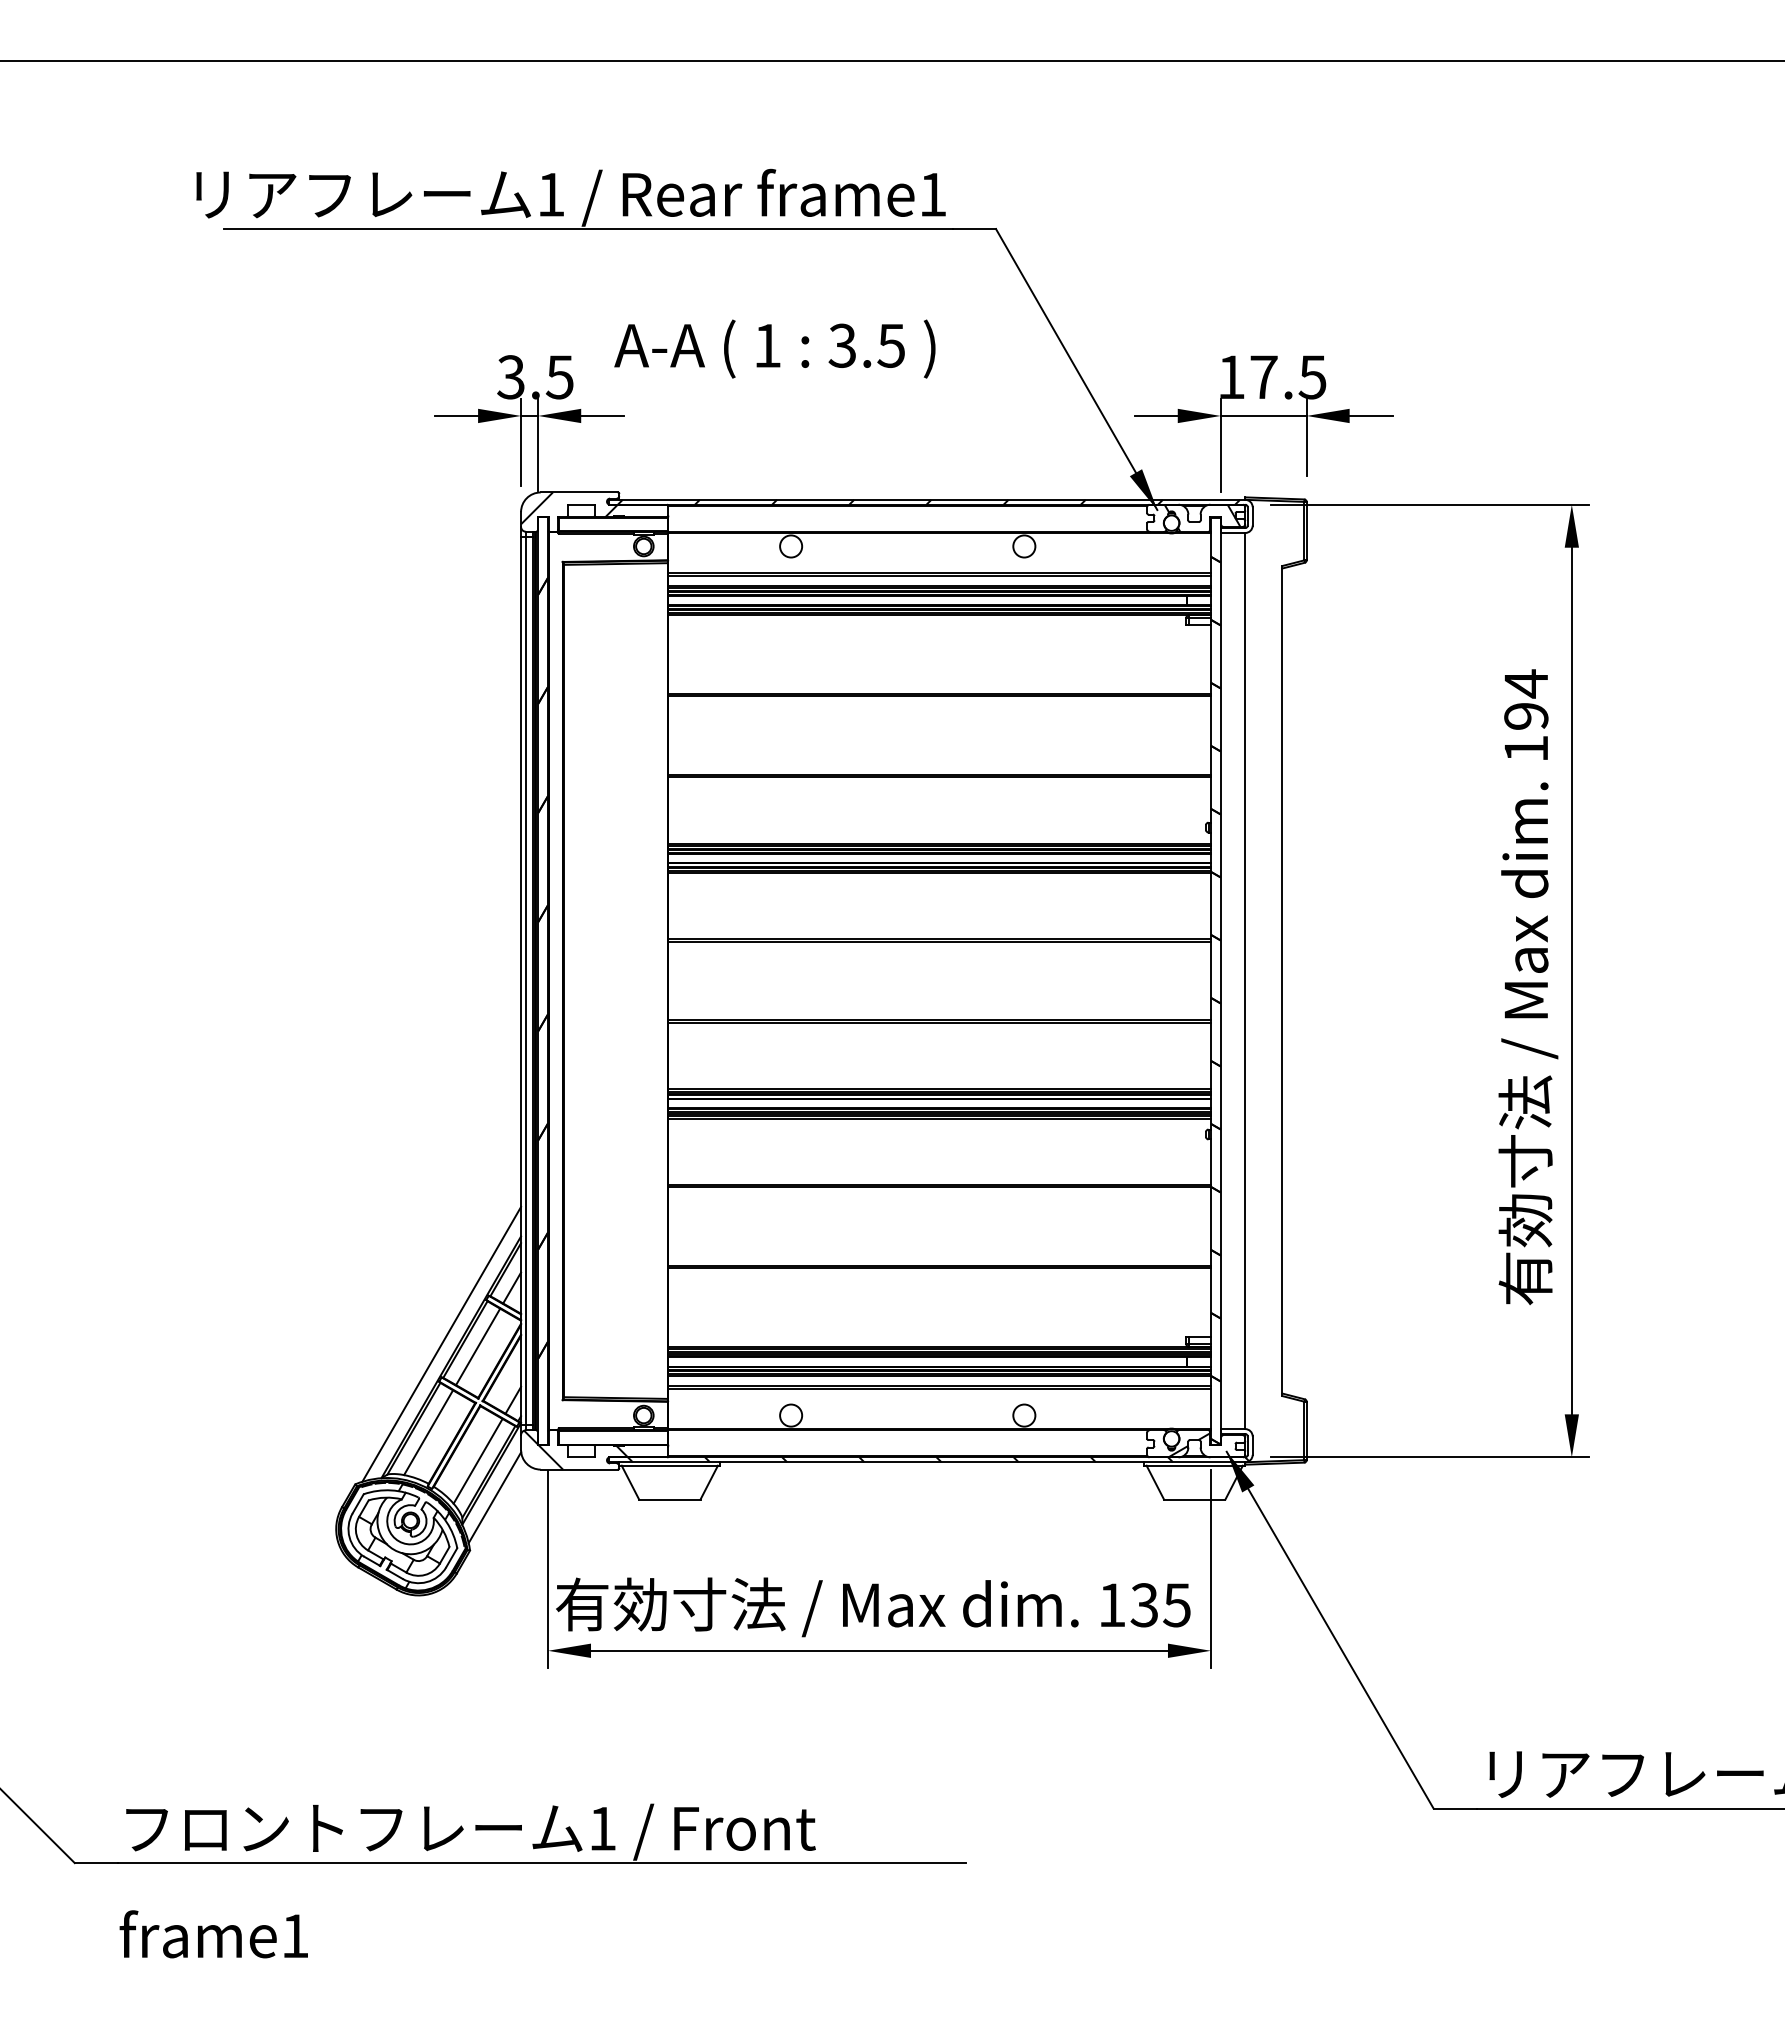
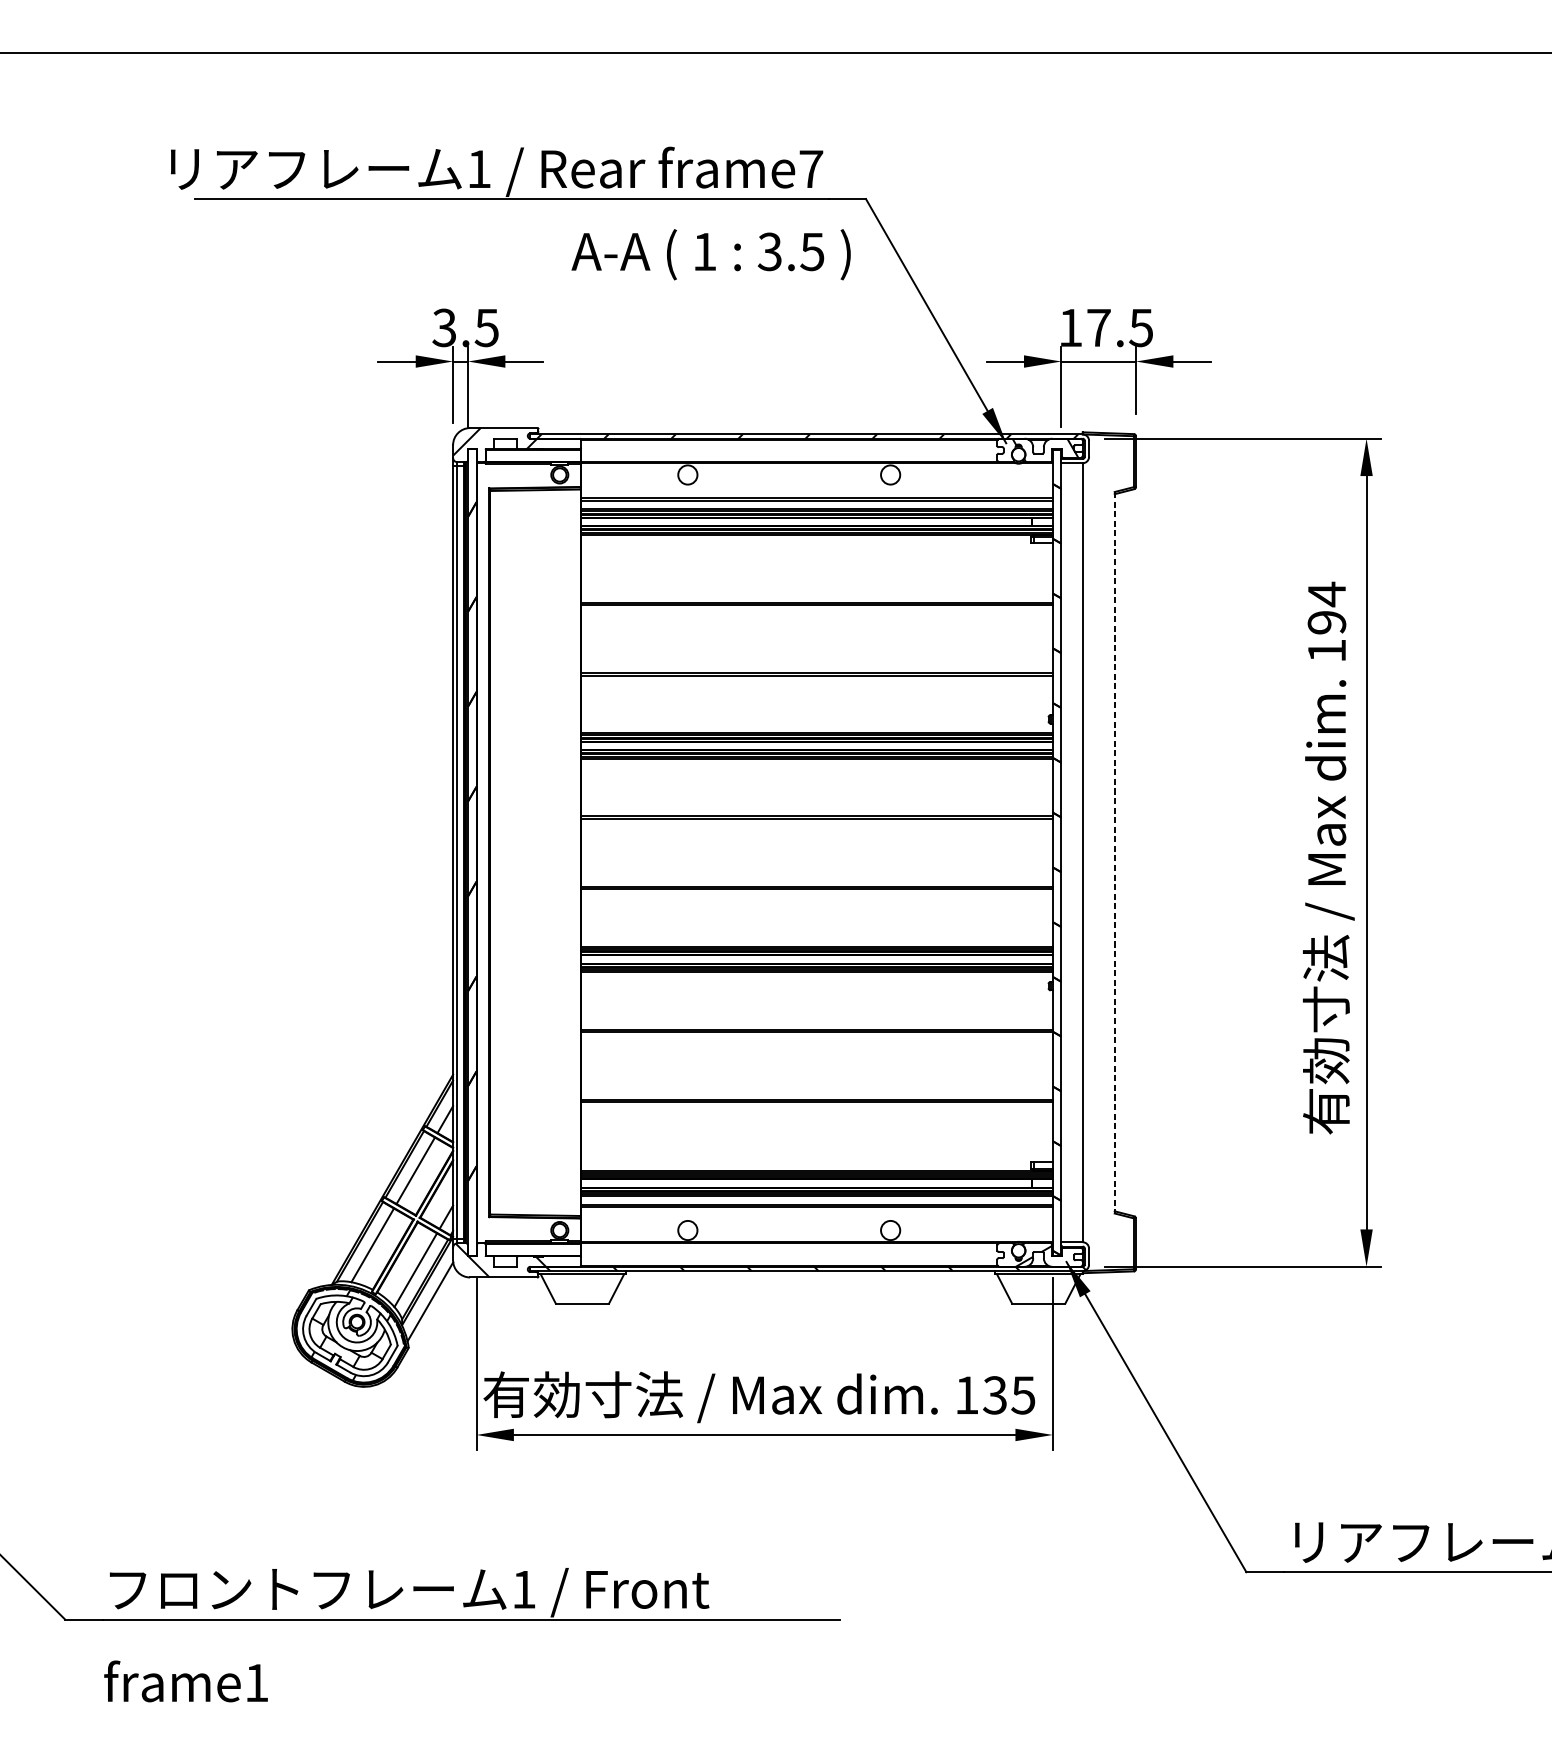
text: (932, 194) -> (810, 169), frame1 -> frame7
text: (774, 348) -> (710, 254), moved
line: (1282, 981) -> (1115, 853), solid -> dashed
line: (441, 1343) -> (383, 1167), removed

